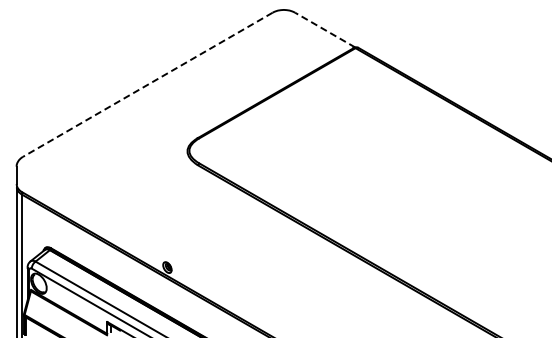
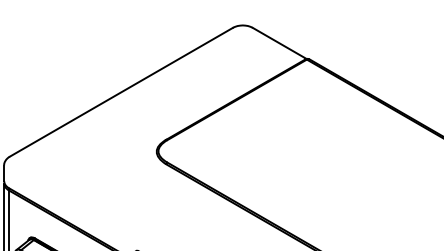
line: (325, 30) -> (280, 43), dashed -> solid
line: (147, 85) -> (121, 92), dashed -> solid

